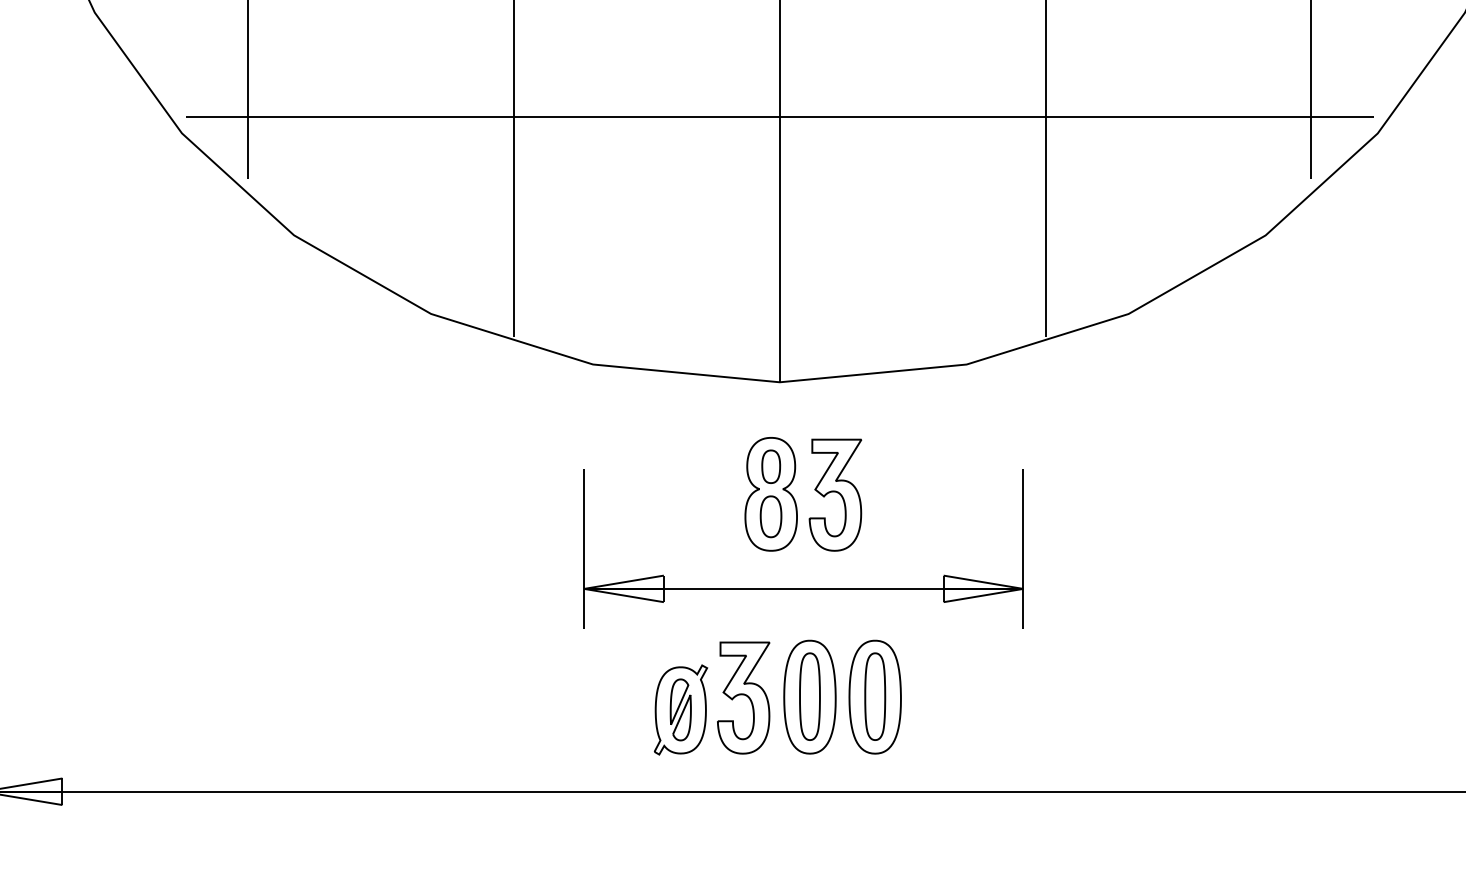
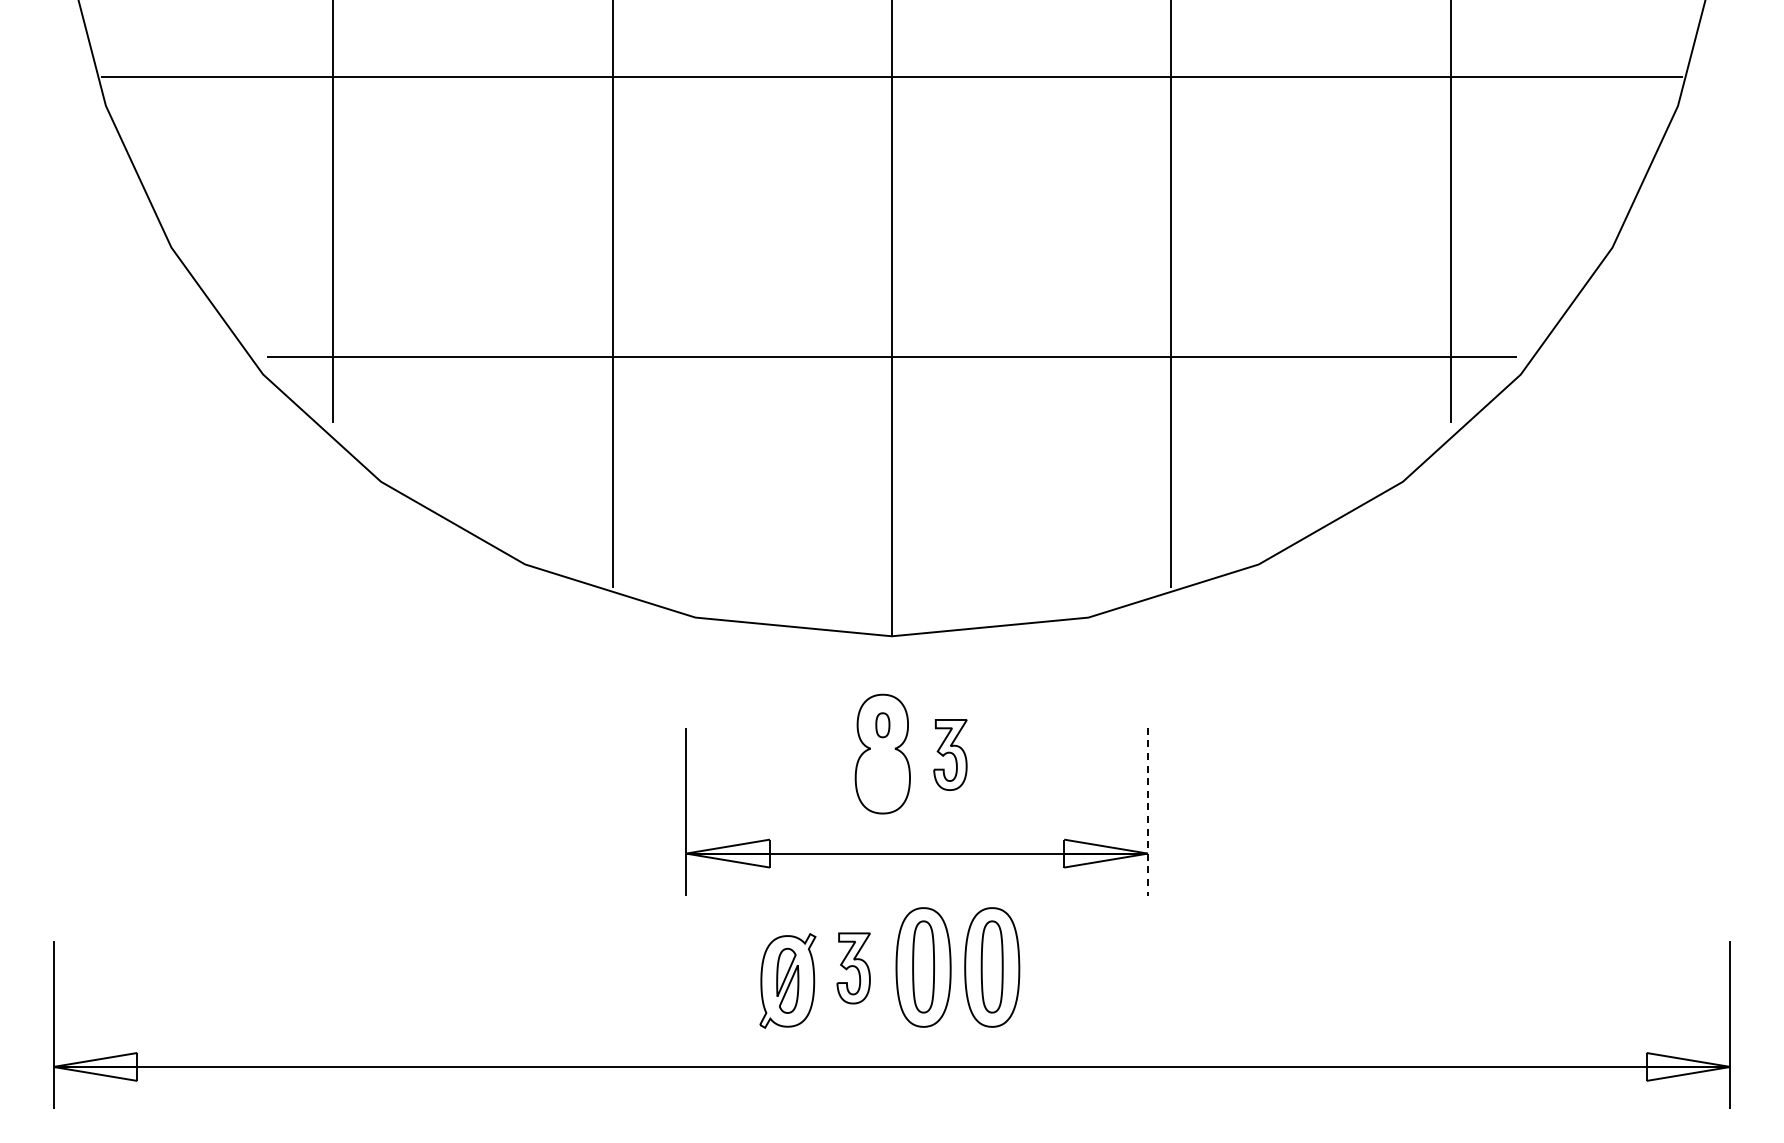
part: (770, 467) -> (882, 725), size x0.7
part: (835, 494) -> (950, 754), size x0.6
part: (770, 516) -> (882, 777), removed
line: (1023, 548) -> (1148, 811), solid -> dashed
part: (743, 698) -> (853, 968), size x0.6

